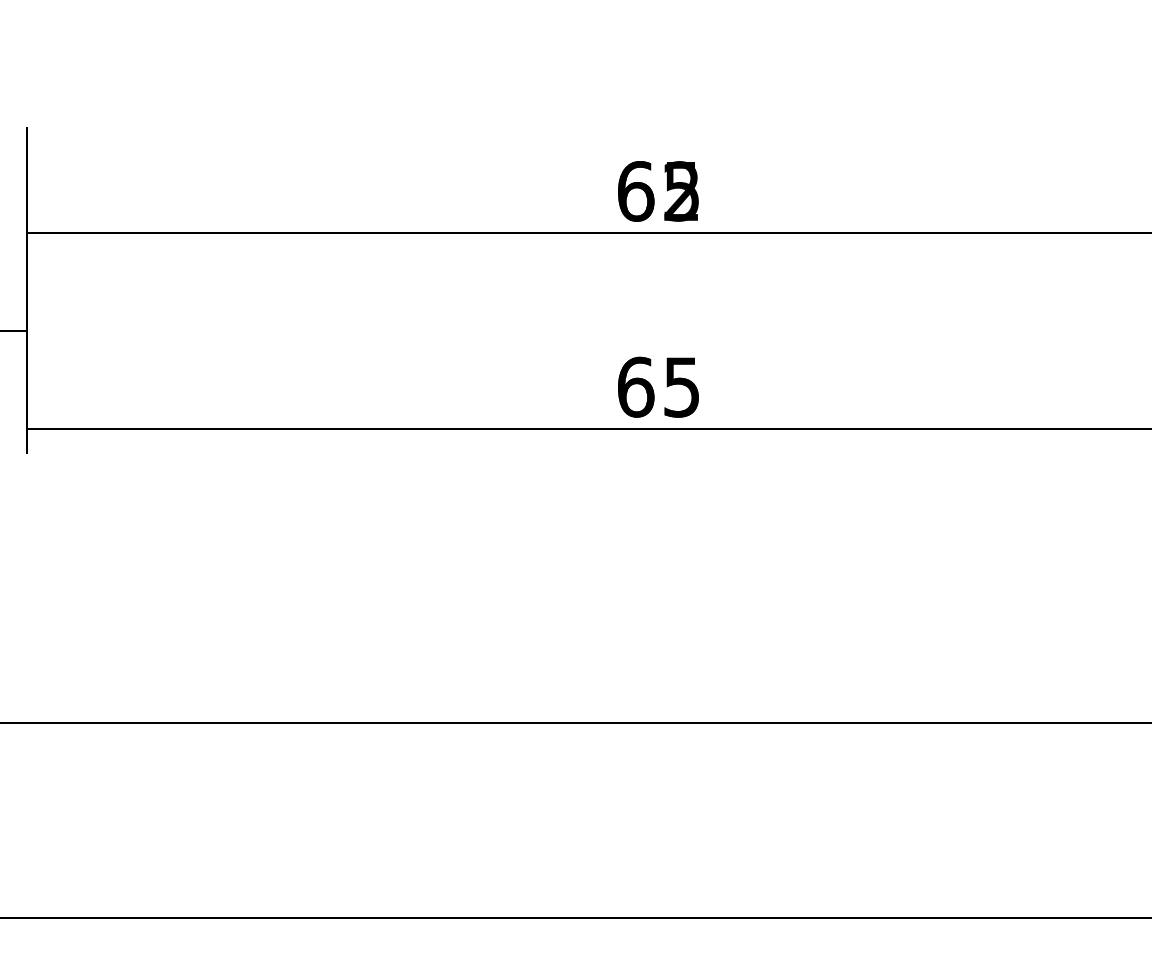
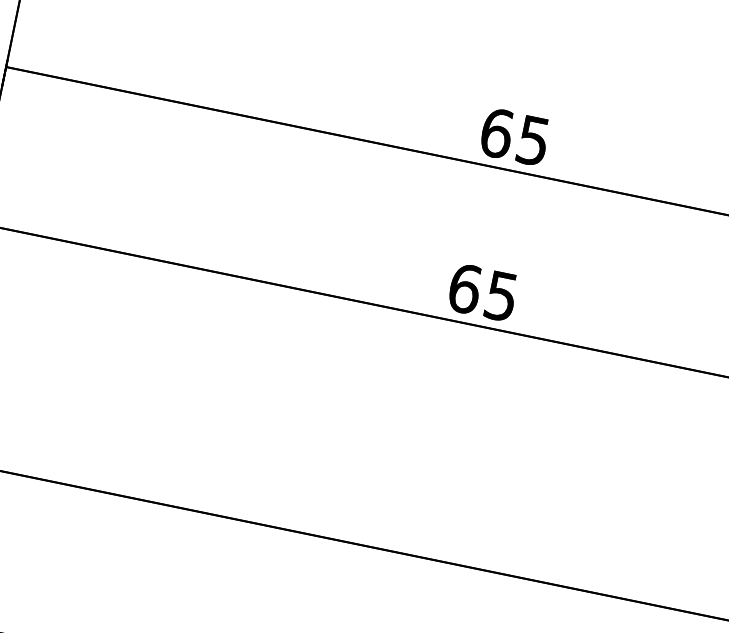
text: (681, 191) -> (533, 140), 62 -> 65

